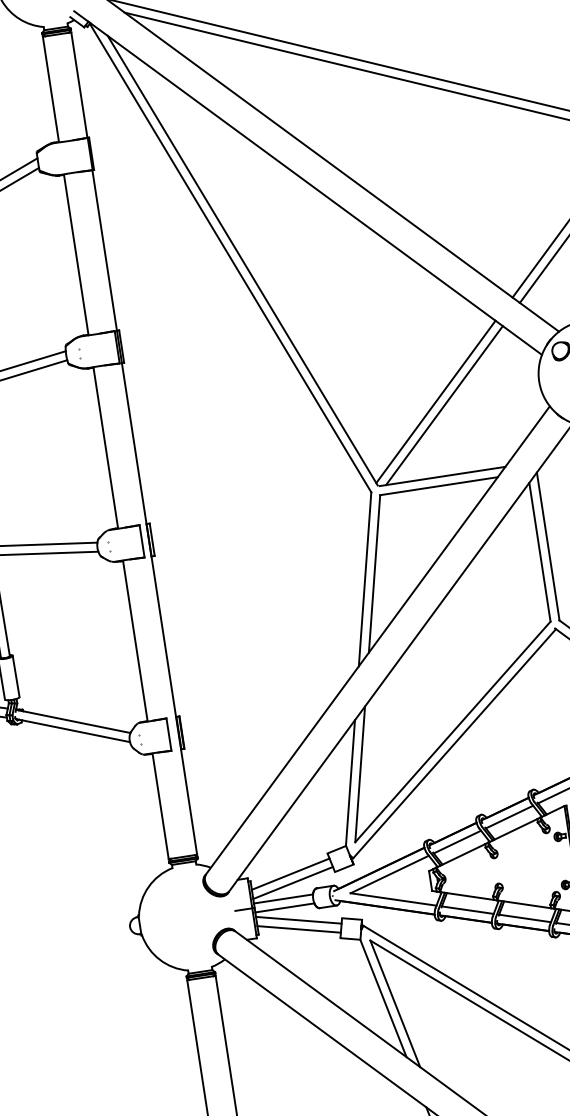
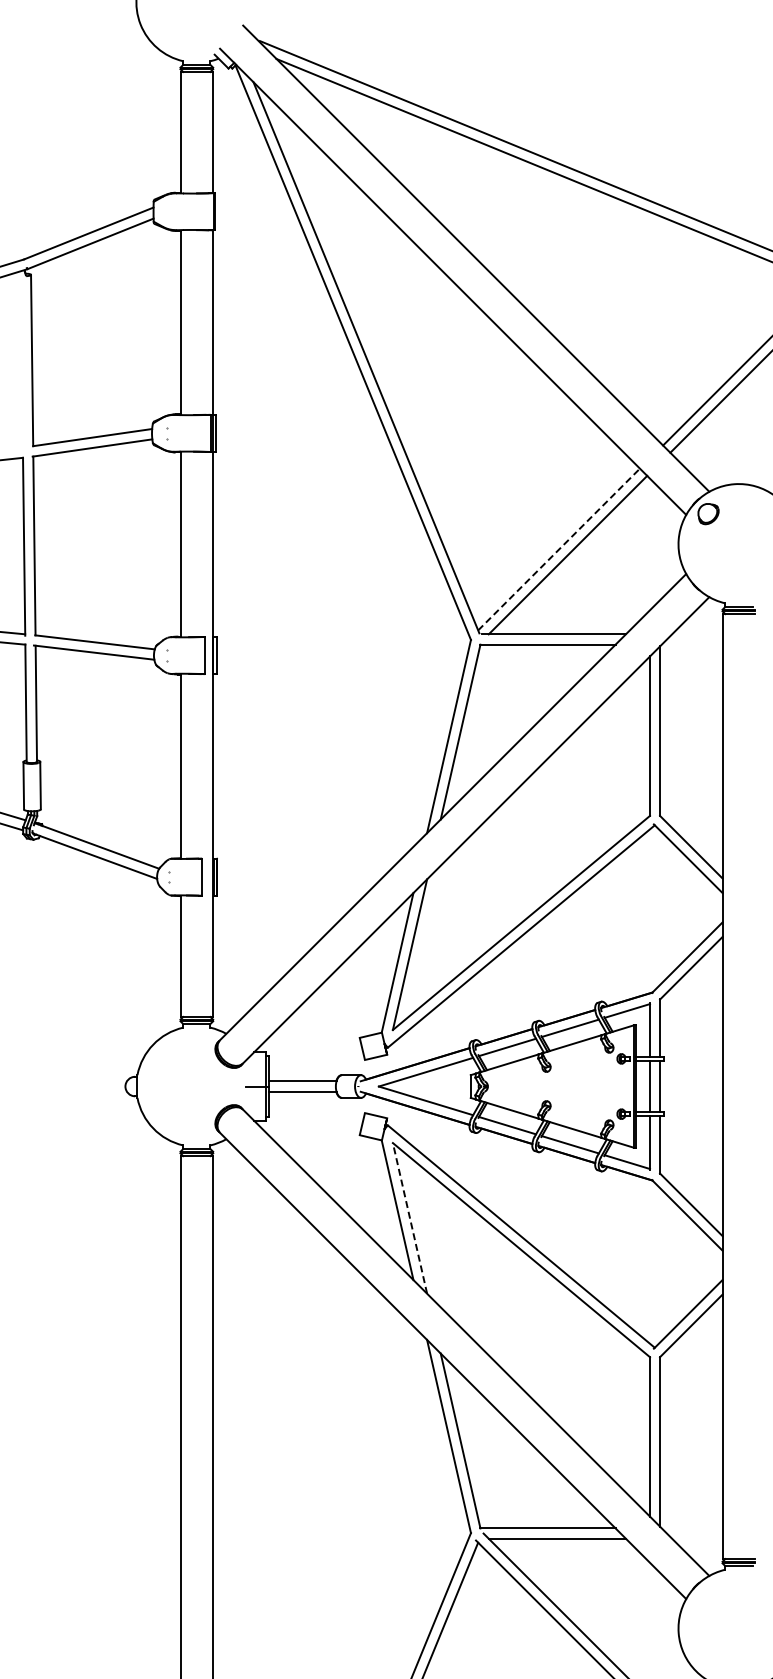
line: (436, 401) -> (559, 549), solid -> dashed
line: (290, 873) -> (314, 1054), removed
line: (292, 882) -> (315, 1064), removed
line: (298, 919) -> (315, 1107), removed
line: (298, 929) -> (314, 1118), removed
line: (394, 1003) -> (409, 1217), solid -> dashed

